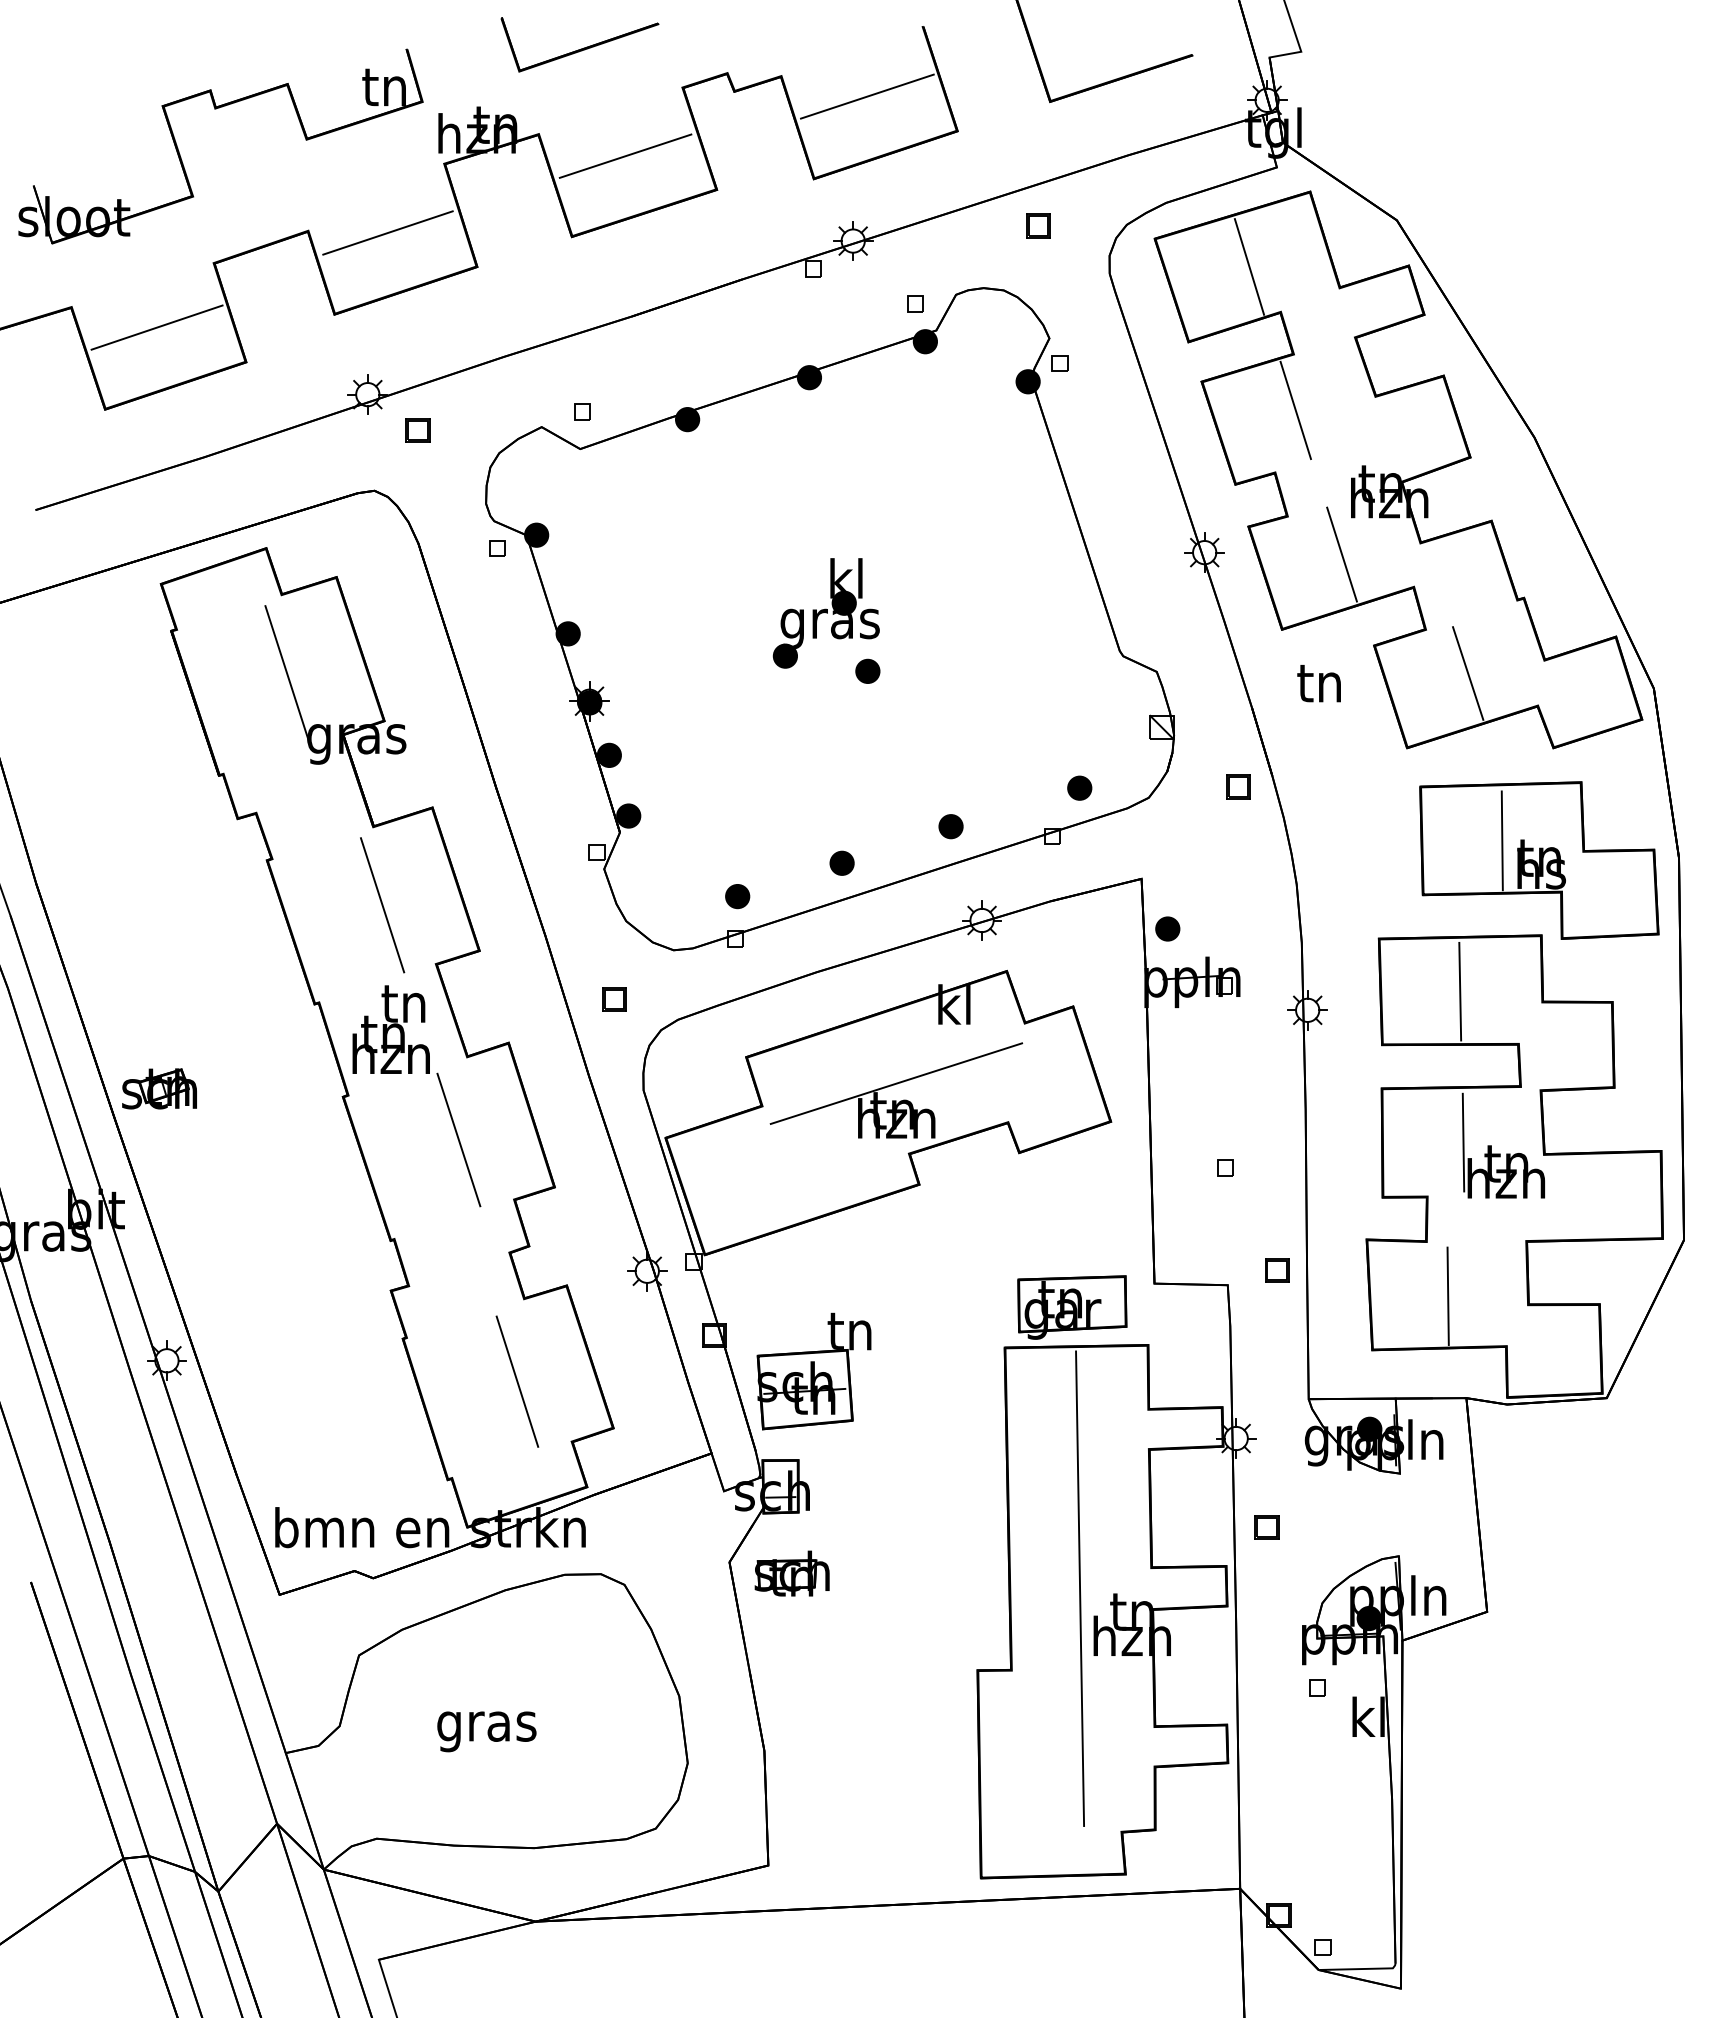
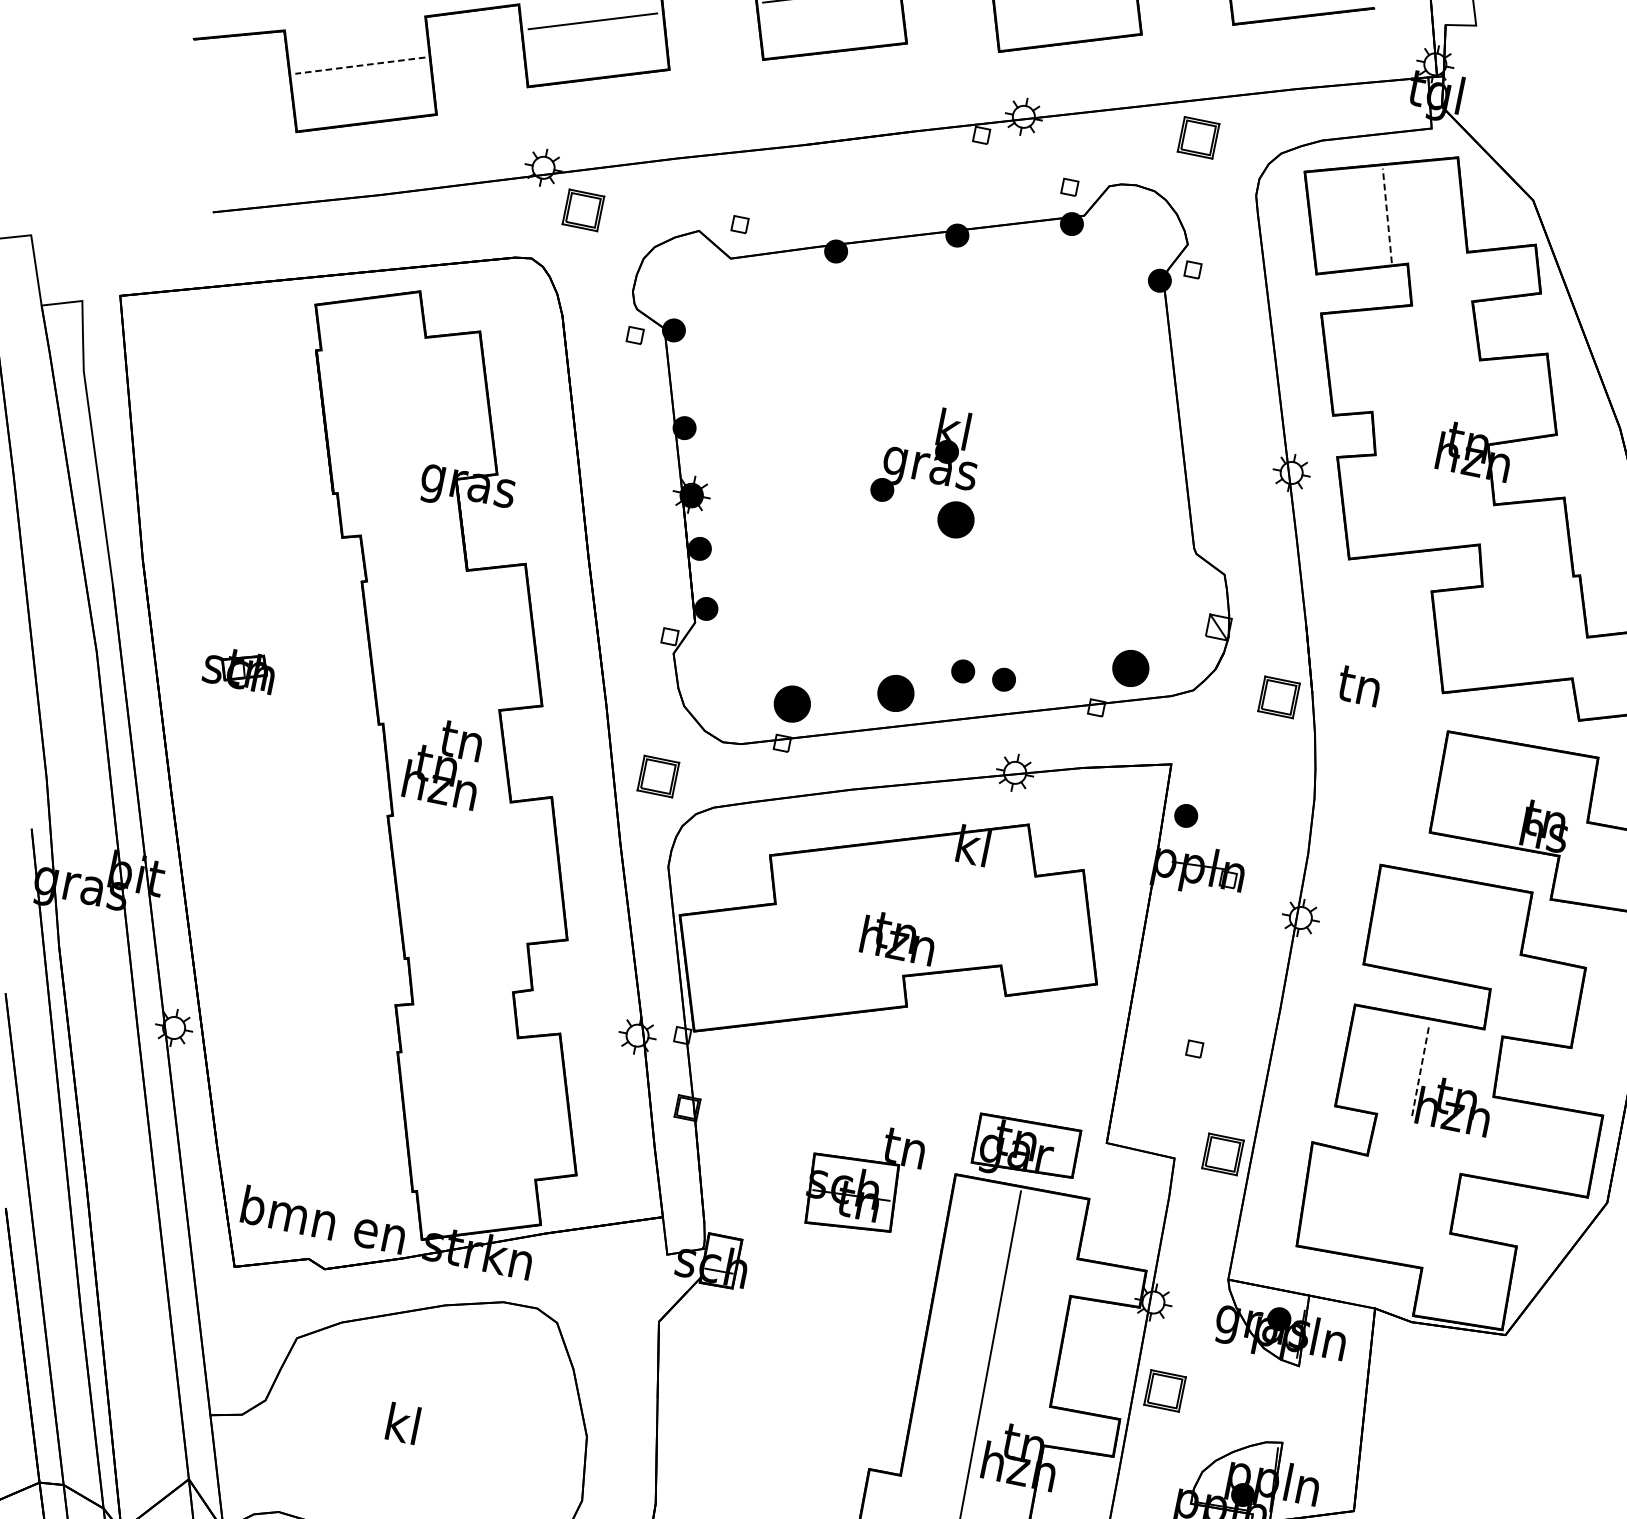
part: (1038, 225) -> (1199, 137), size x1.6
line: (1249, 266) -> (1387, 215), solid -> dashed
line: (156, 327) -> (359, 65), solid -> dashed
line: (1295, 410) -> (1403, 358), removed
part: (417, 430) -> (582, 210), size x1.6
line: (1341, 554) -> (1418, 500), removed
part: (867, 670) -> (955, 518), size x1.6
line: (286, 673) -> (415, 411), removed
line: (1468, 673) -> (1514, 635), removed
text: (1318, 683) -> (1358, 685), moved
part: (1238, 786) -> (1278, 696), size x1.6
part: (1079, 787) -> (1130, 667), size x1.6
part: (906, 826) -> (962, 671), added
line: (1501, 840) -> (1513, 796), removed
part: (841, 862) -> (895, 692), size x1.6
part: (737, 896) -> (792, 704), size x1.6
line: (382, 905) -> (460, 645), removed
line: (1460, 991) -> (1446, 929), removed
part: (614, 999) -> (658, 776), size x1.6
line: (896, 1083) -> (904, 908), removed
part: (159, 1088) -> (239, 669), moved
line: (458, 1139) -> (487, 877), removed
line: (1463, 1142) -> (1420, 1070), solid -> dashed
part: (1277, 1270) -> (1223, 1154), size x1.6
line: (1447, 1296) -> (1376, 1210), removed
part: (813, 1371) -> (863, 1178), moved
line: (517, 1381) -> (496, 1113), removed
part: (1266, 1527) -> (1164, 1390), size x1.6
part: (791, 1573) -> (714, 1343), removed
text: (486, 1726) -> (402, 1428), gras -> kl

